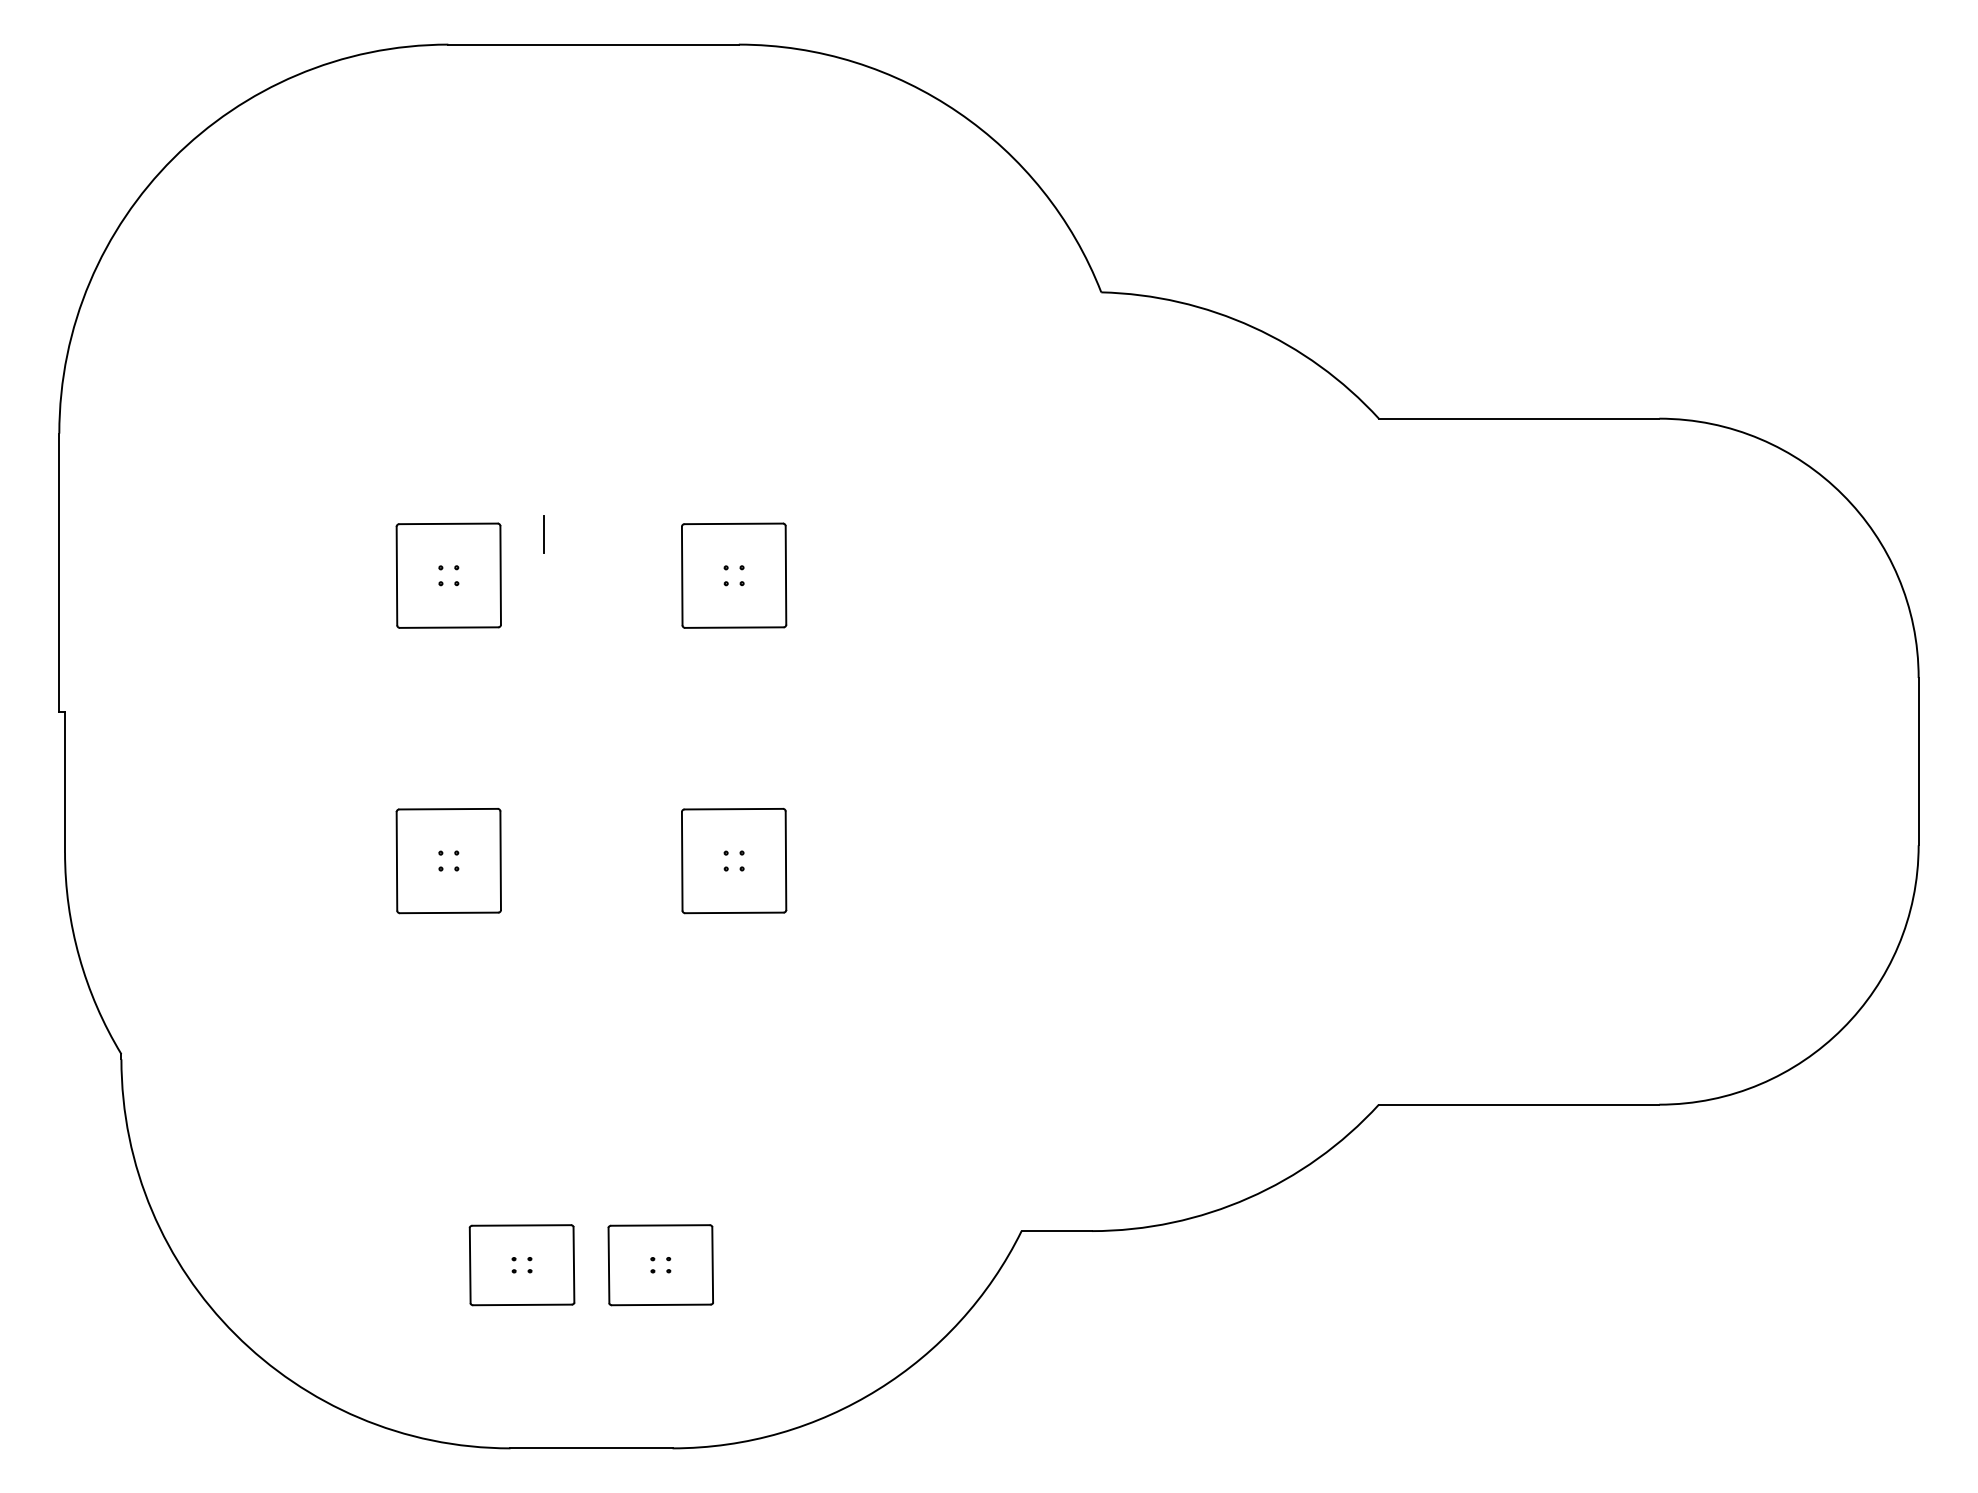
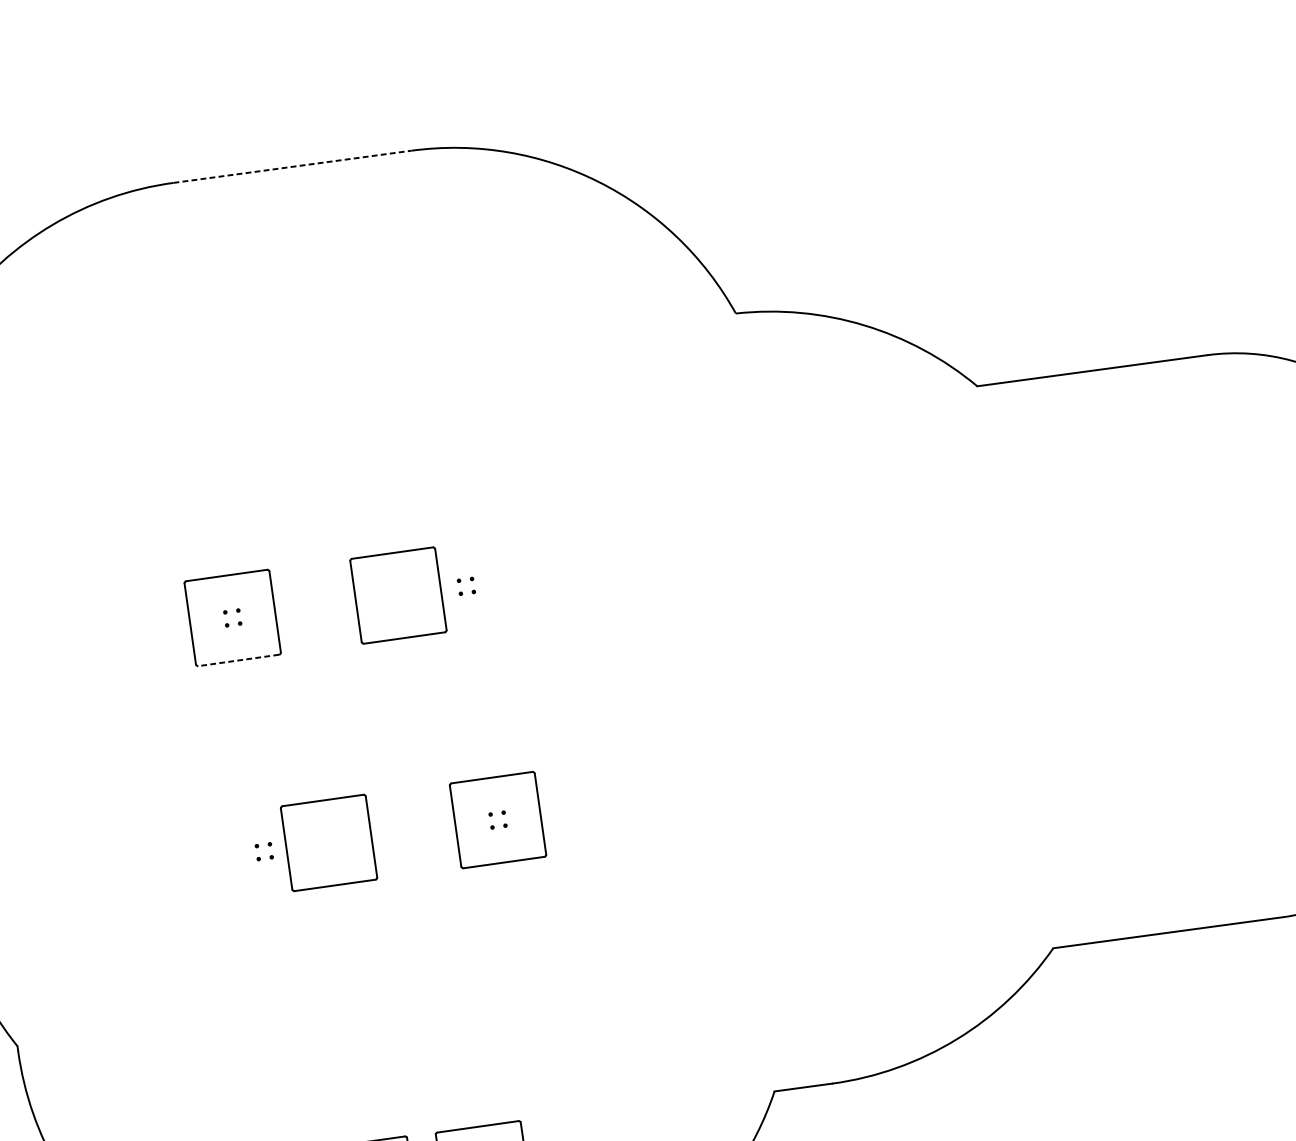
line: (594, 44) -> (293, 166), solid -> dashed
line: (543, 533) -> (305, 572), removed
part: (734, 575) -> (398, 595), moved
line: (448, 627) -> (238, 660), solid -> dashed
part: (448, 861) -> (328, 843), moved

